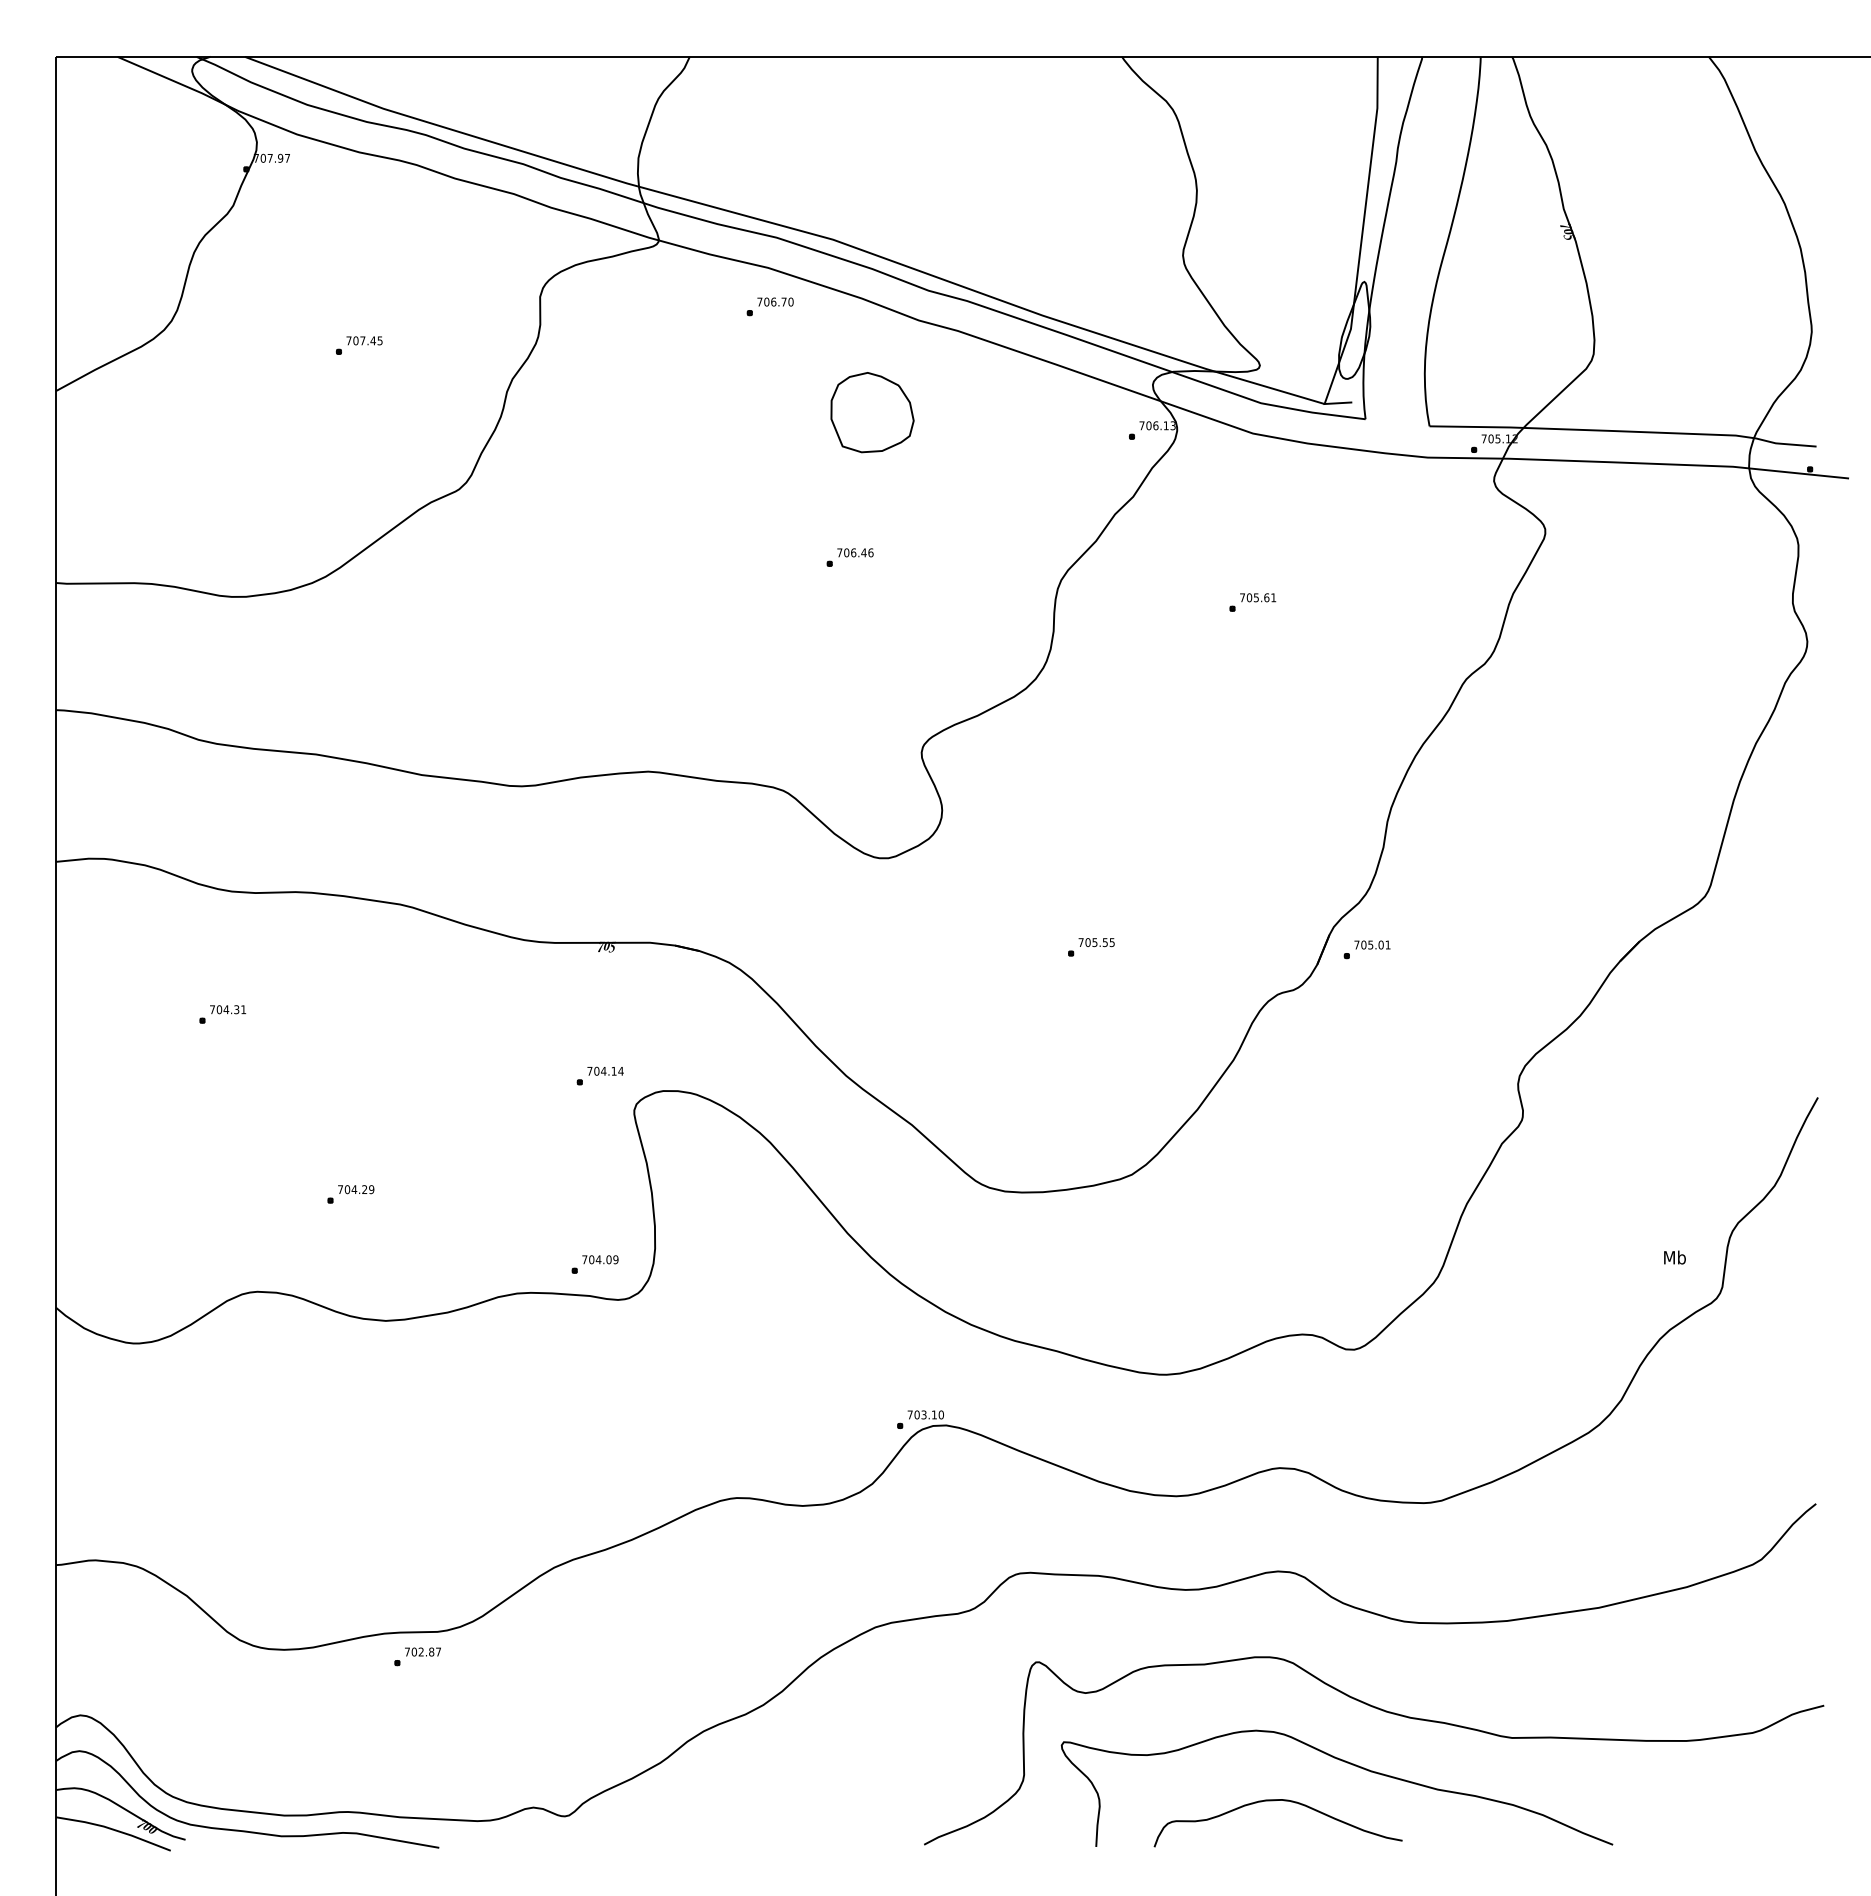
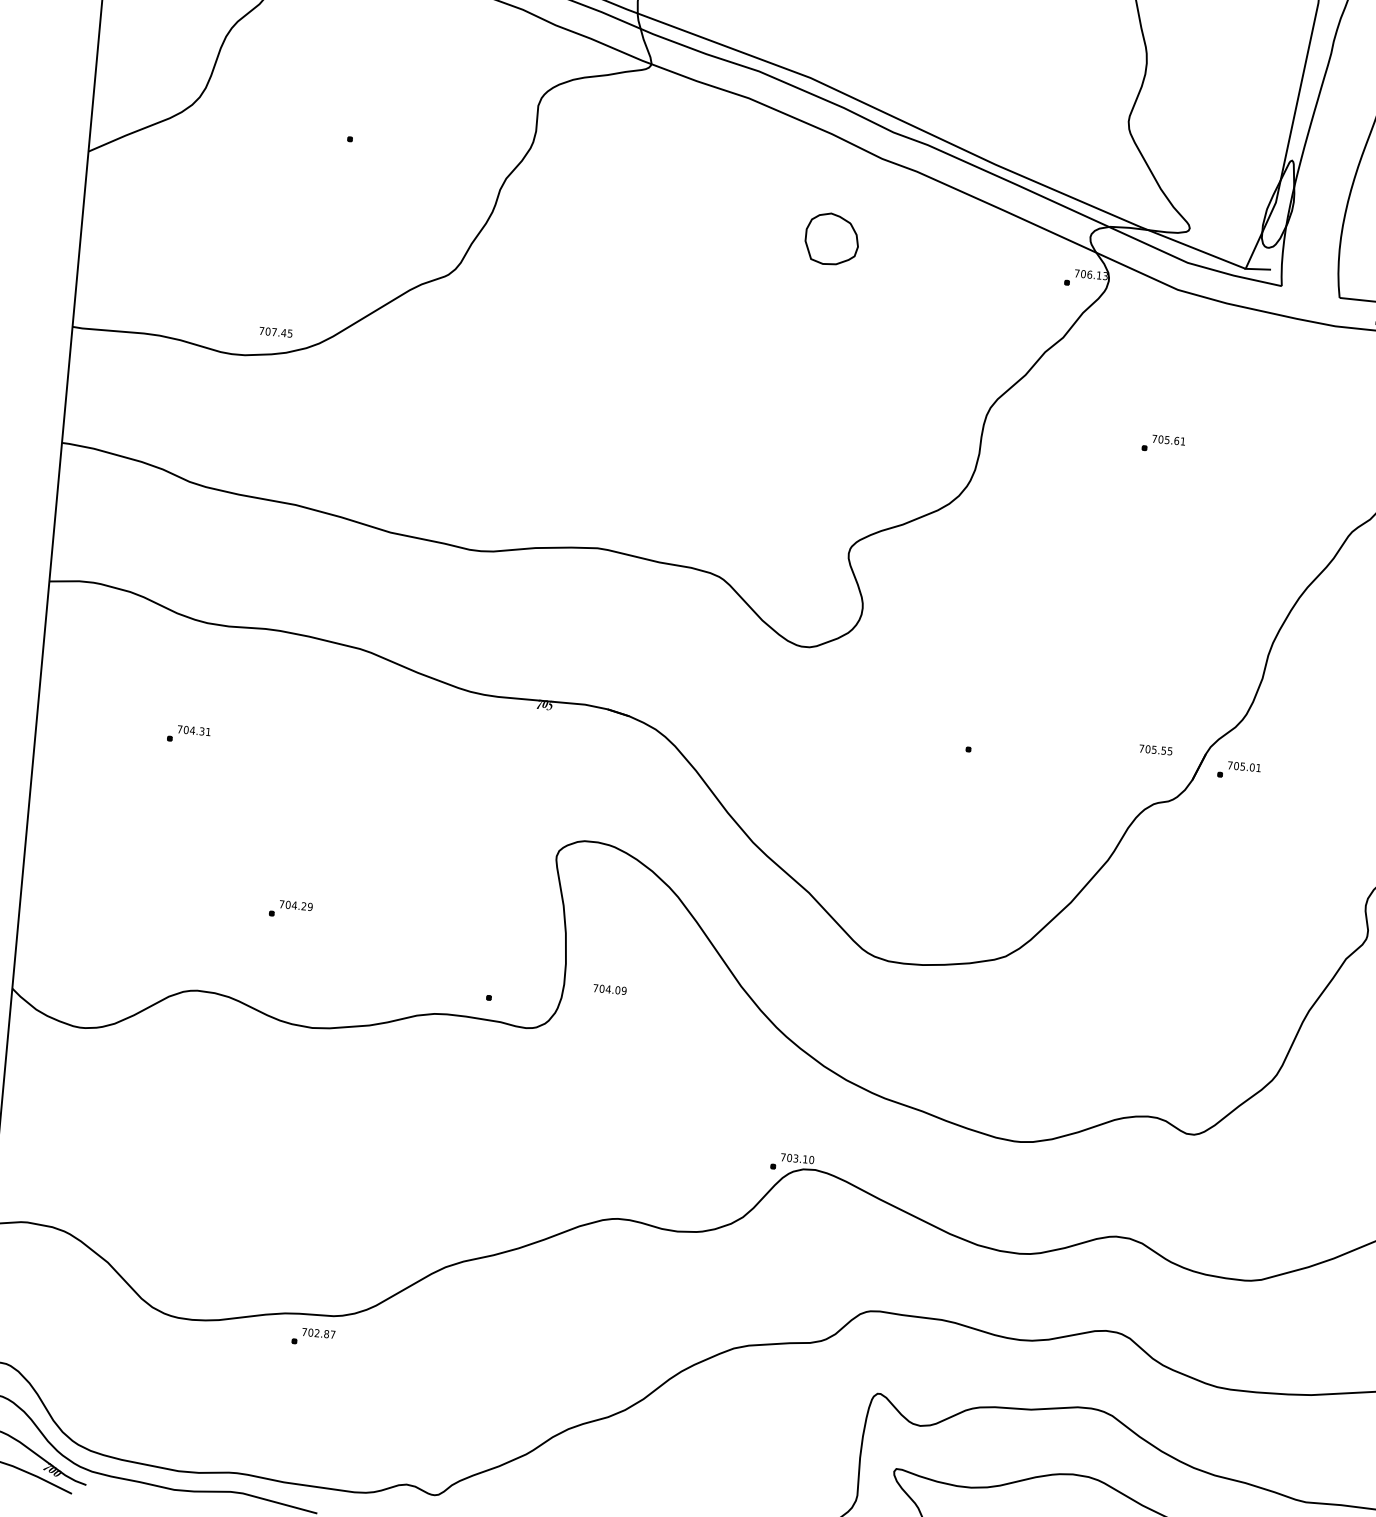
part: (769, 306) -> (746, 133), removed
text: (364, 340) -> (275, 332), moved
part: (872, 412) -> (832, 239), size x0.7
part: (849, 557) -> (799, 369), removed
text: (1096, 942) -> (1155, 749), moved
part: (599, 1075) -> (527, 821), removed
text: (600, 1259) -> (610, 989), moved

